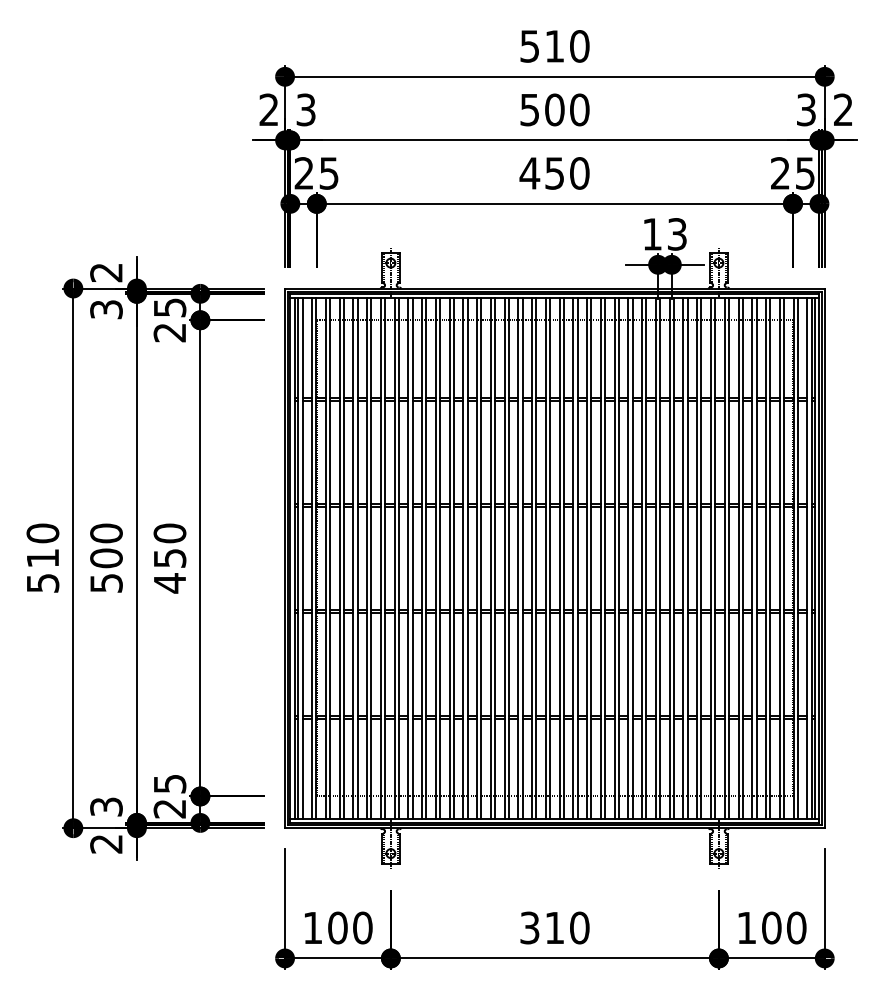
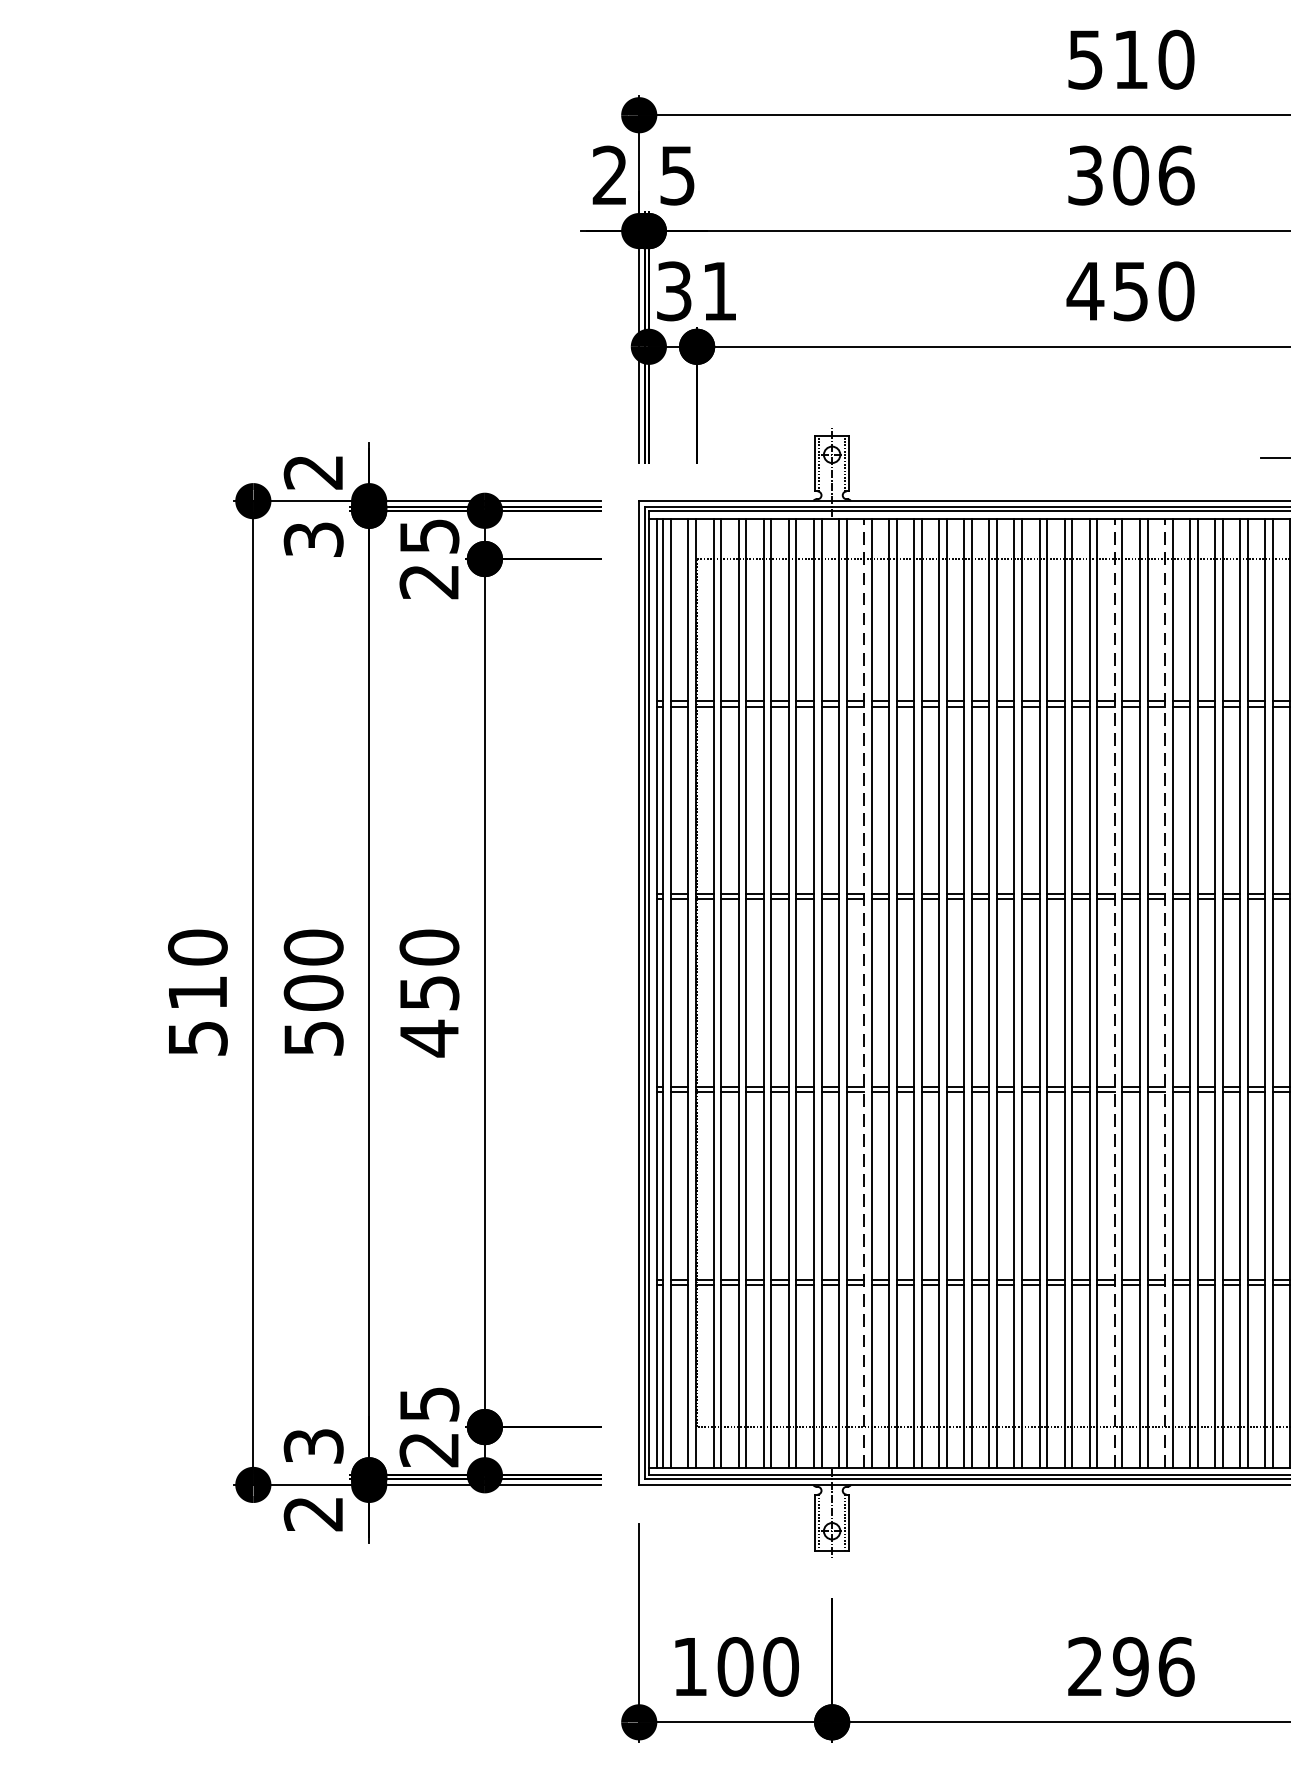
text: (306, 109) -> (678, 174), 3 -> 5
text: (555, 109) -> (1132, 174), 500 -> 306
text: (316, 173) -> (696, 291), 25 -> 31
line: (408, 557) -> (864, 991), solid -> dashed
line: (545, 557) -> (1113, 991), solid -> dashed
line: (573, 557) -> (1165, 991), solid -> dashed
text: (554, 927) -> (1130, 1665), 310 -> 296

